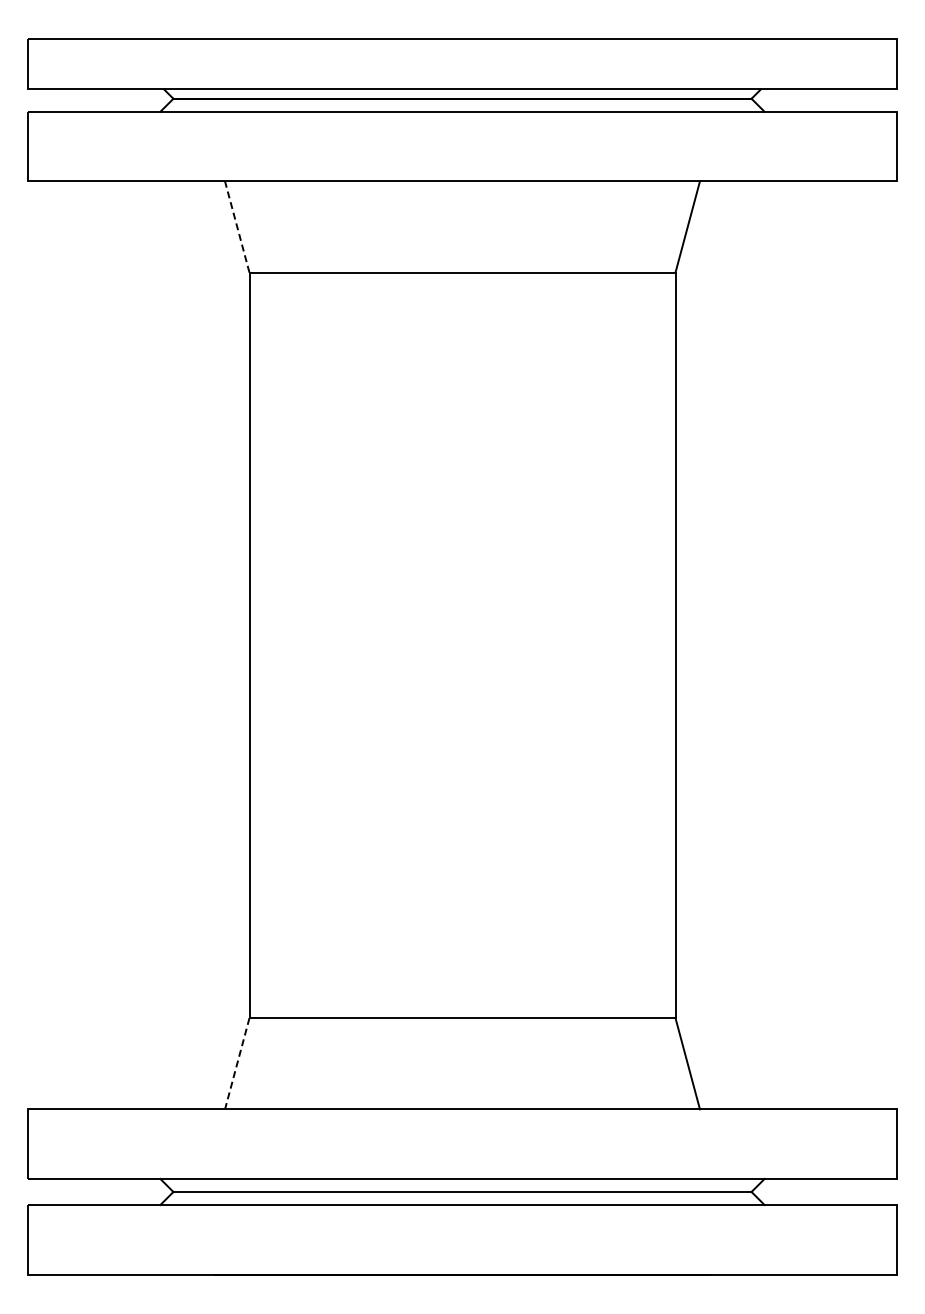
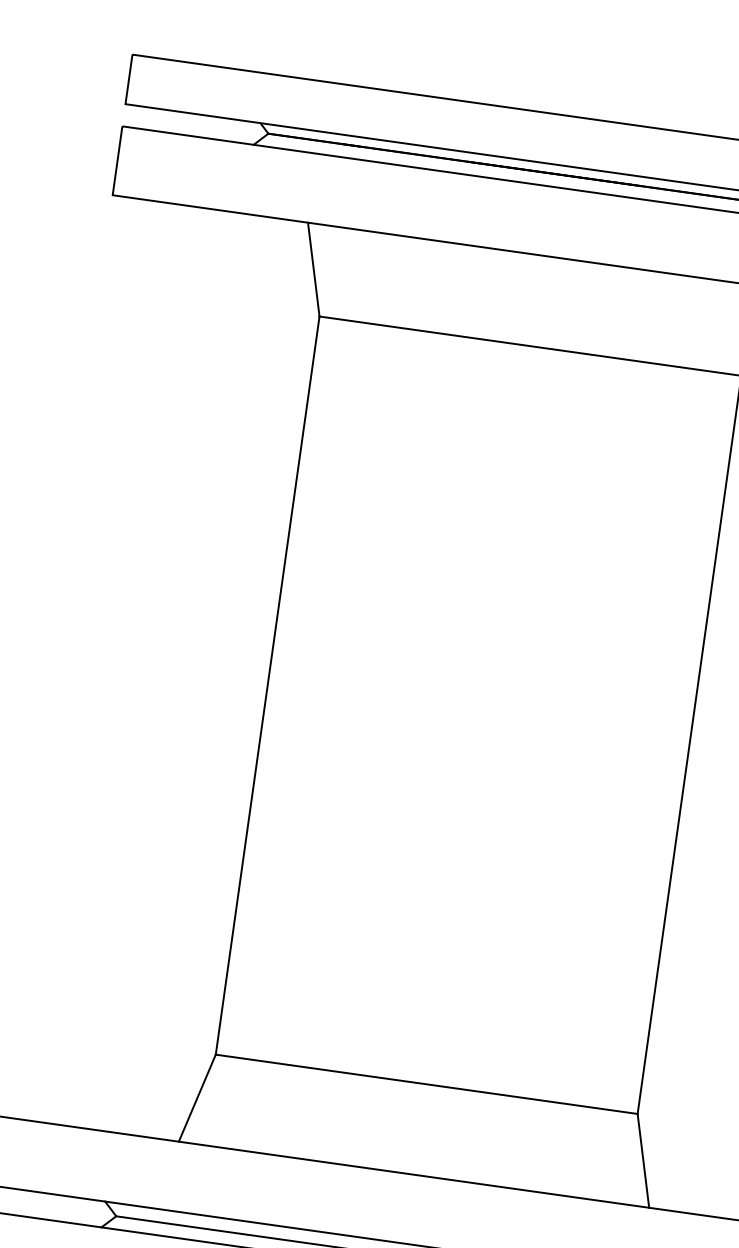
line: (237, 226) -> (314, 269), dashed -> solid
line: (237, 1064) -> (197, 1098), dashed -> solid

